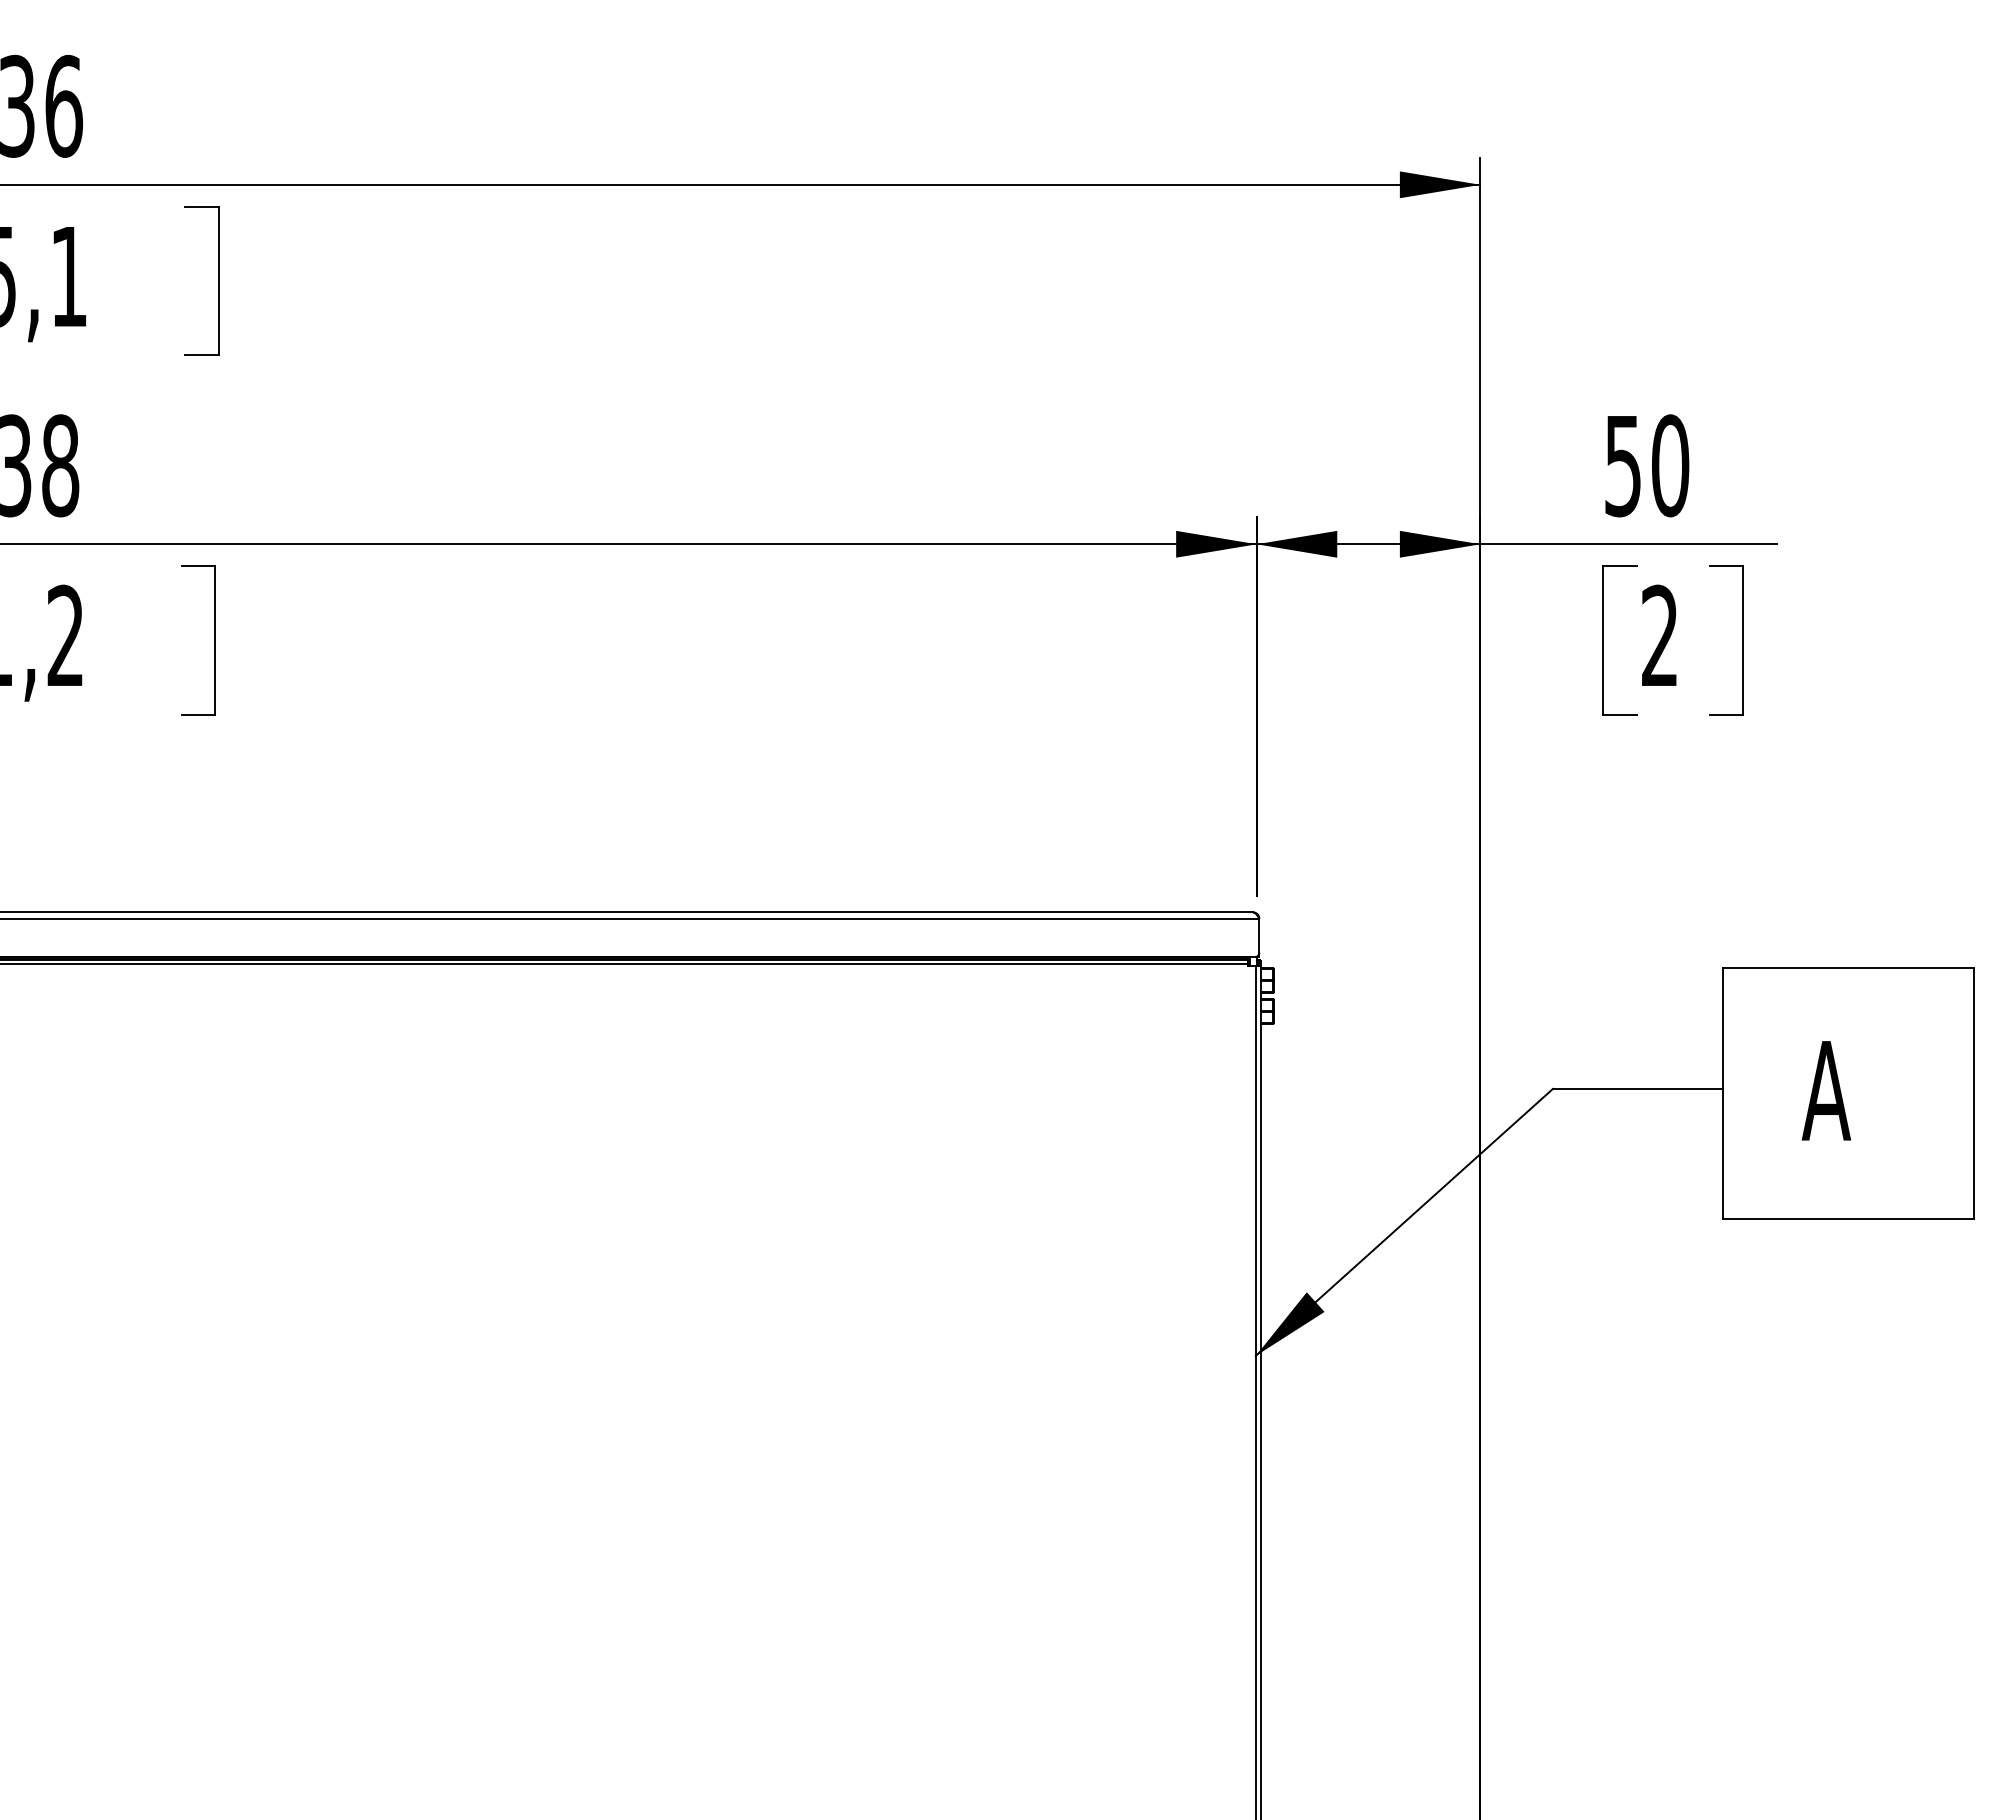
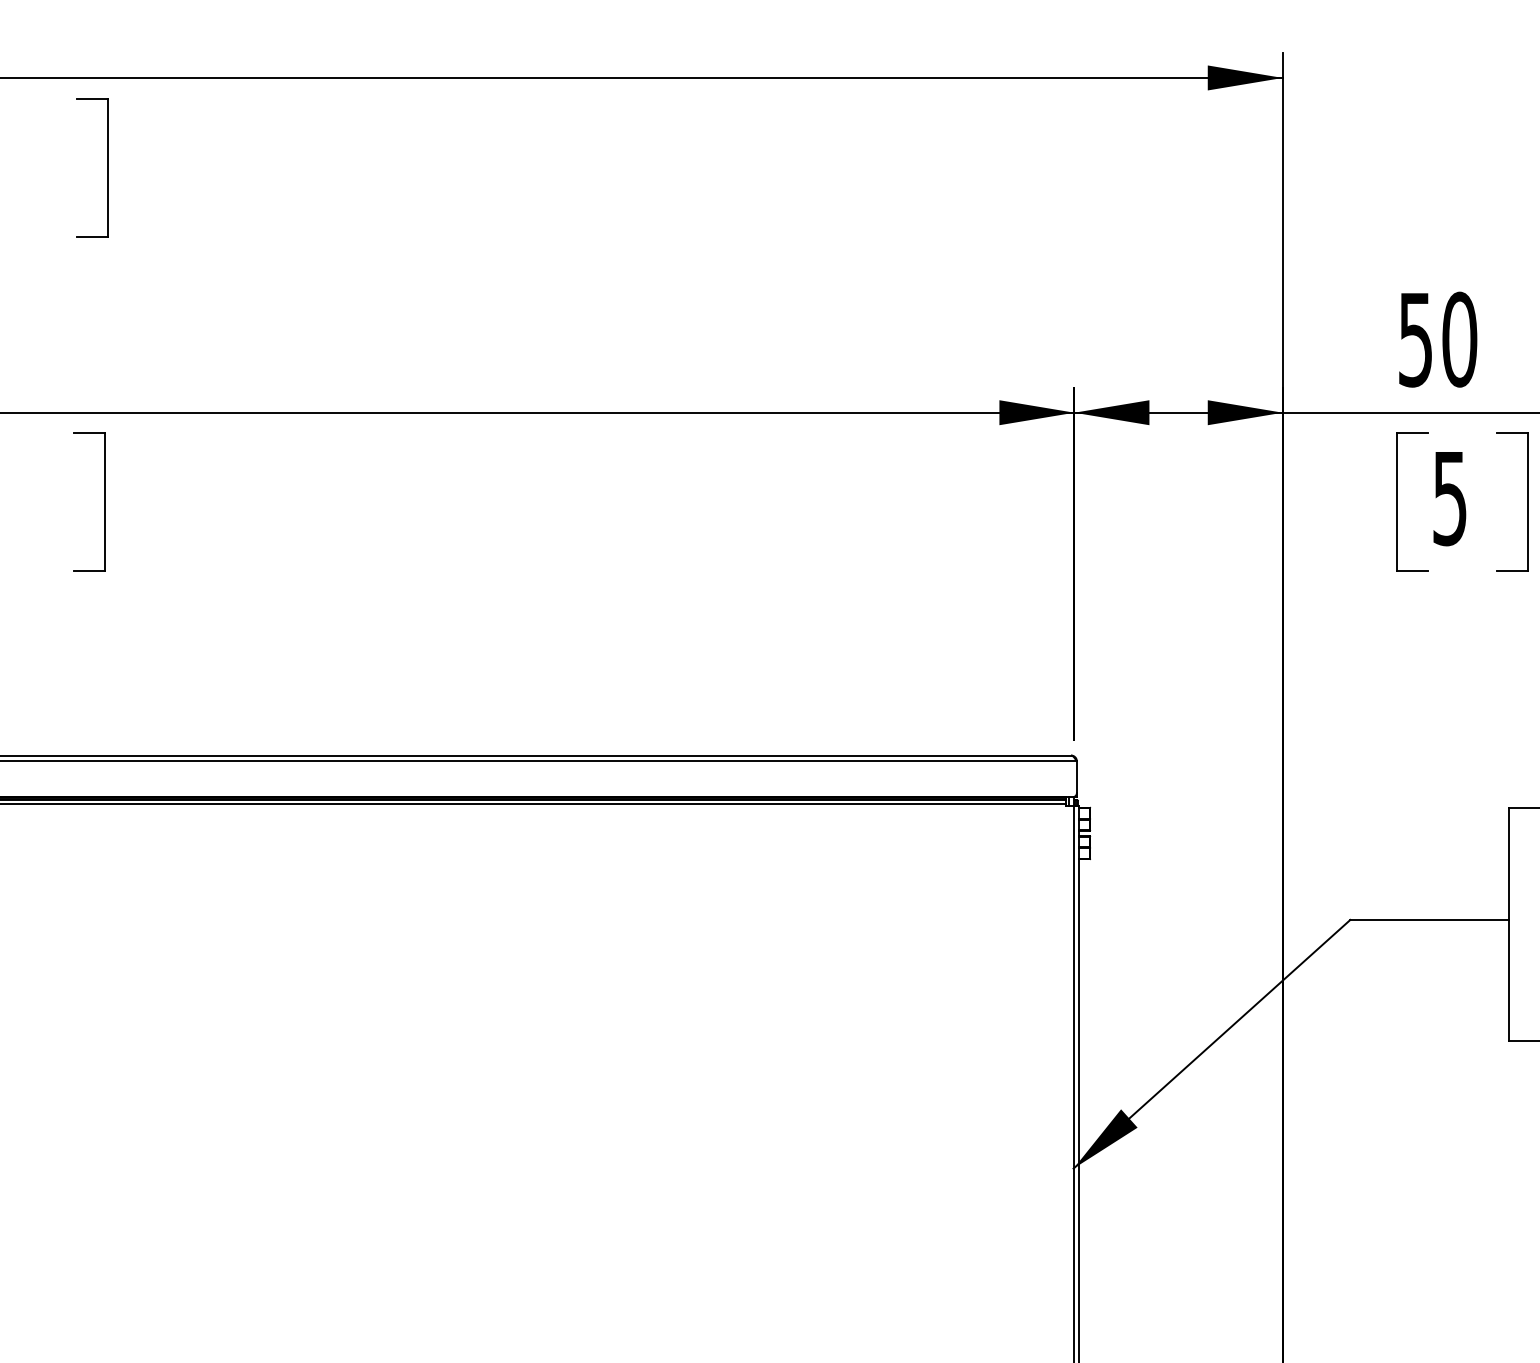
text: (1659, 635) -> (1449, 497), 2 -> 5

